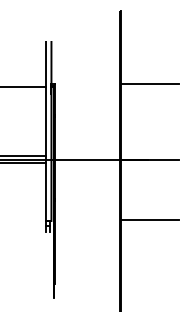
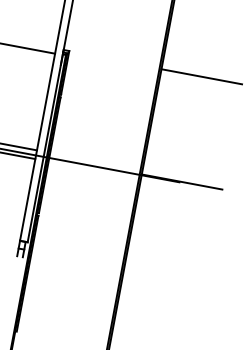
line: (149, 219) -> (165, 265), removed

